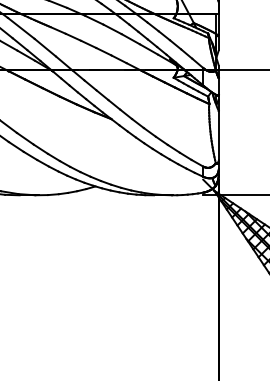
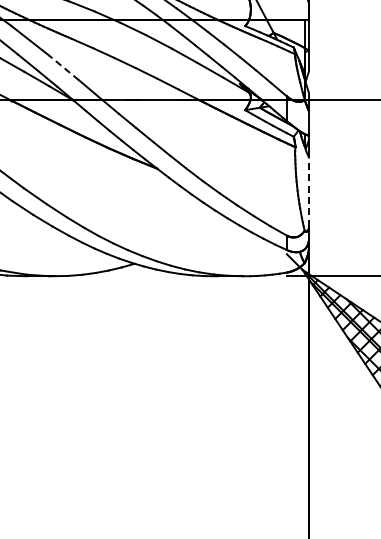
line: (45, 47) -> (63, 67), solid -> dashed
line: (218, 136) -> (308, 192), solid -> dashed

